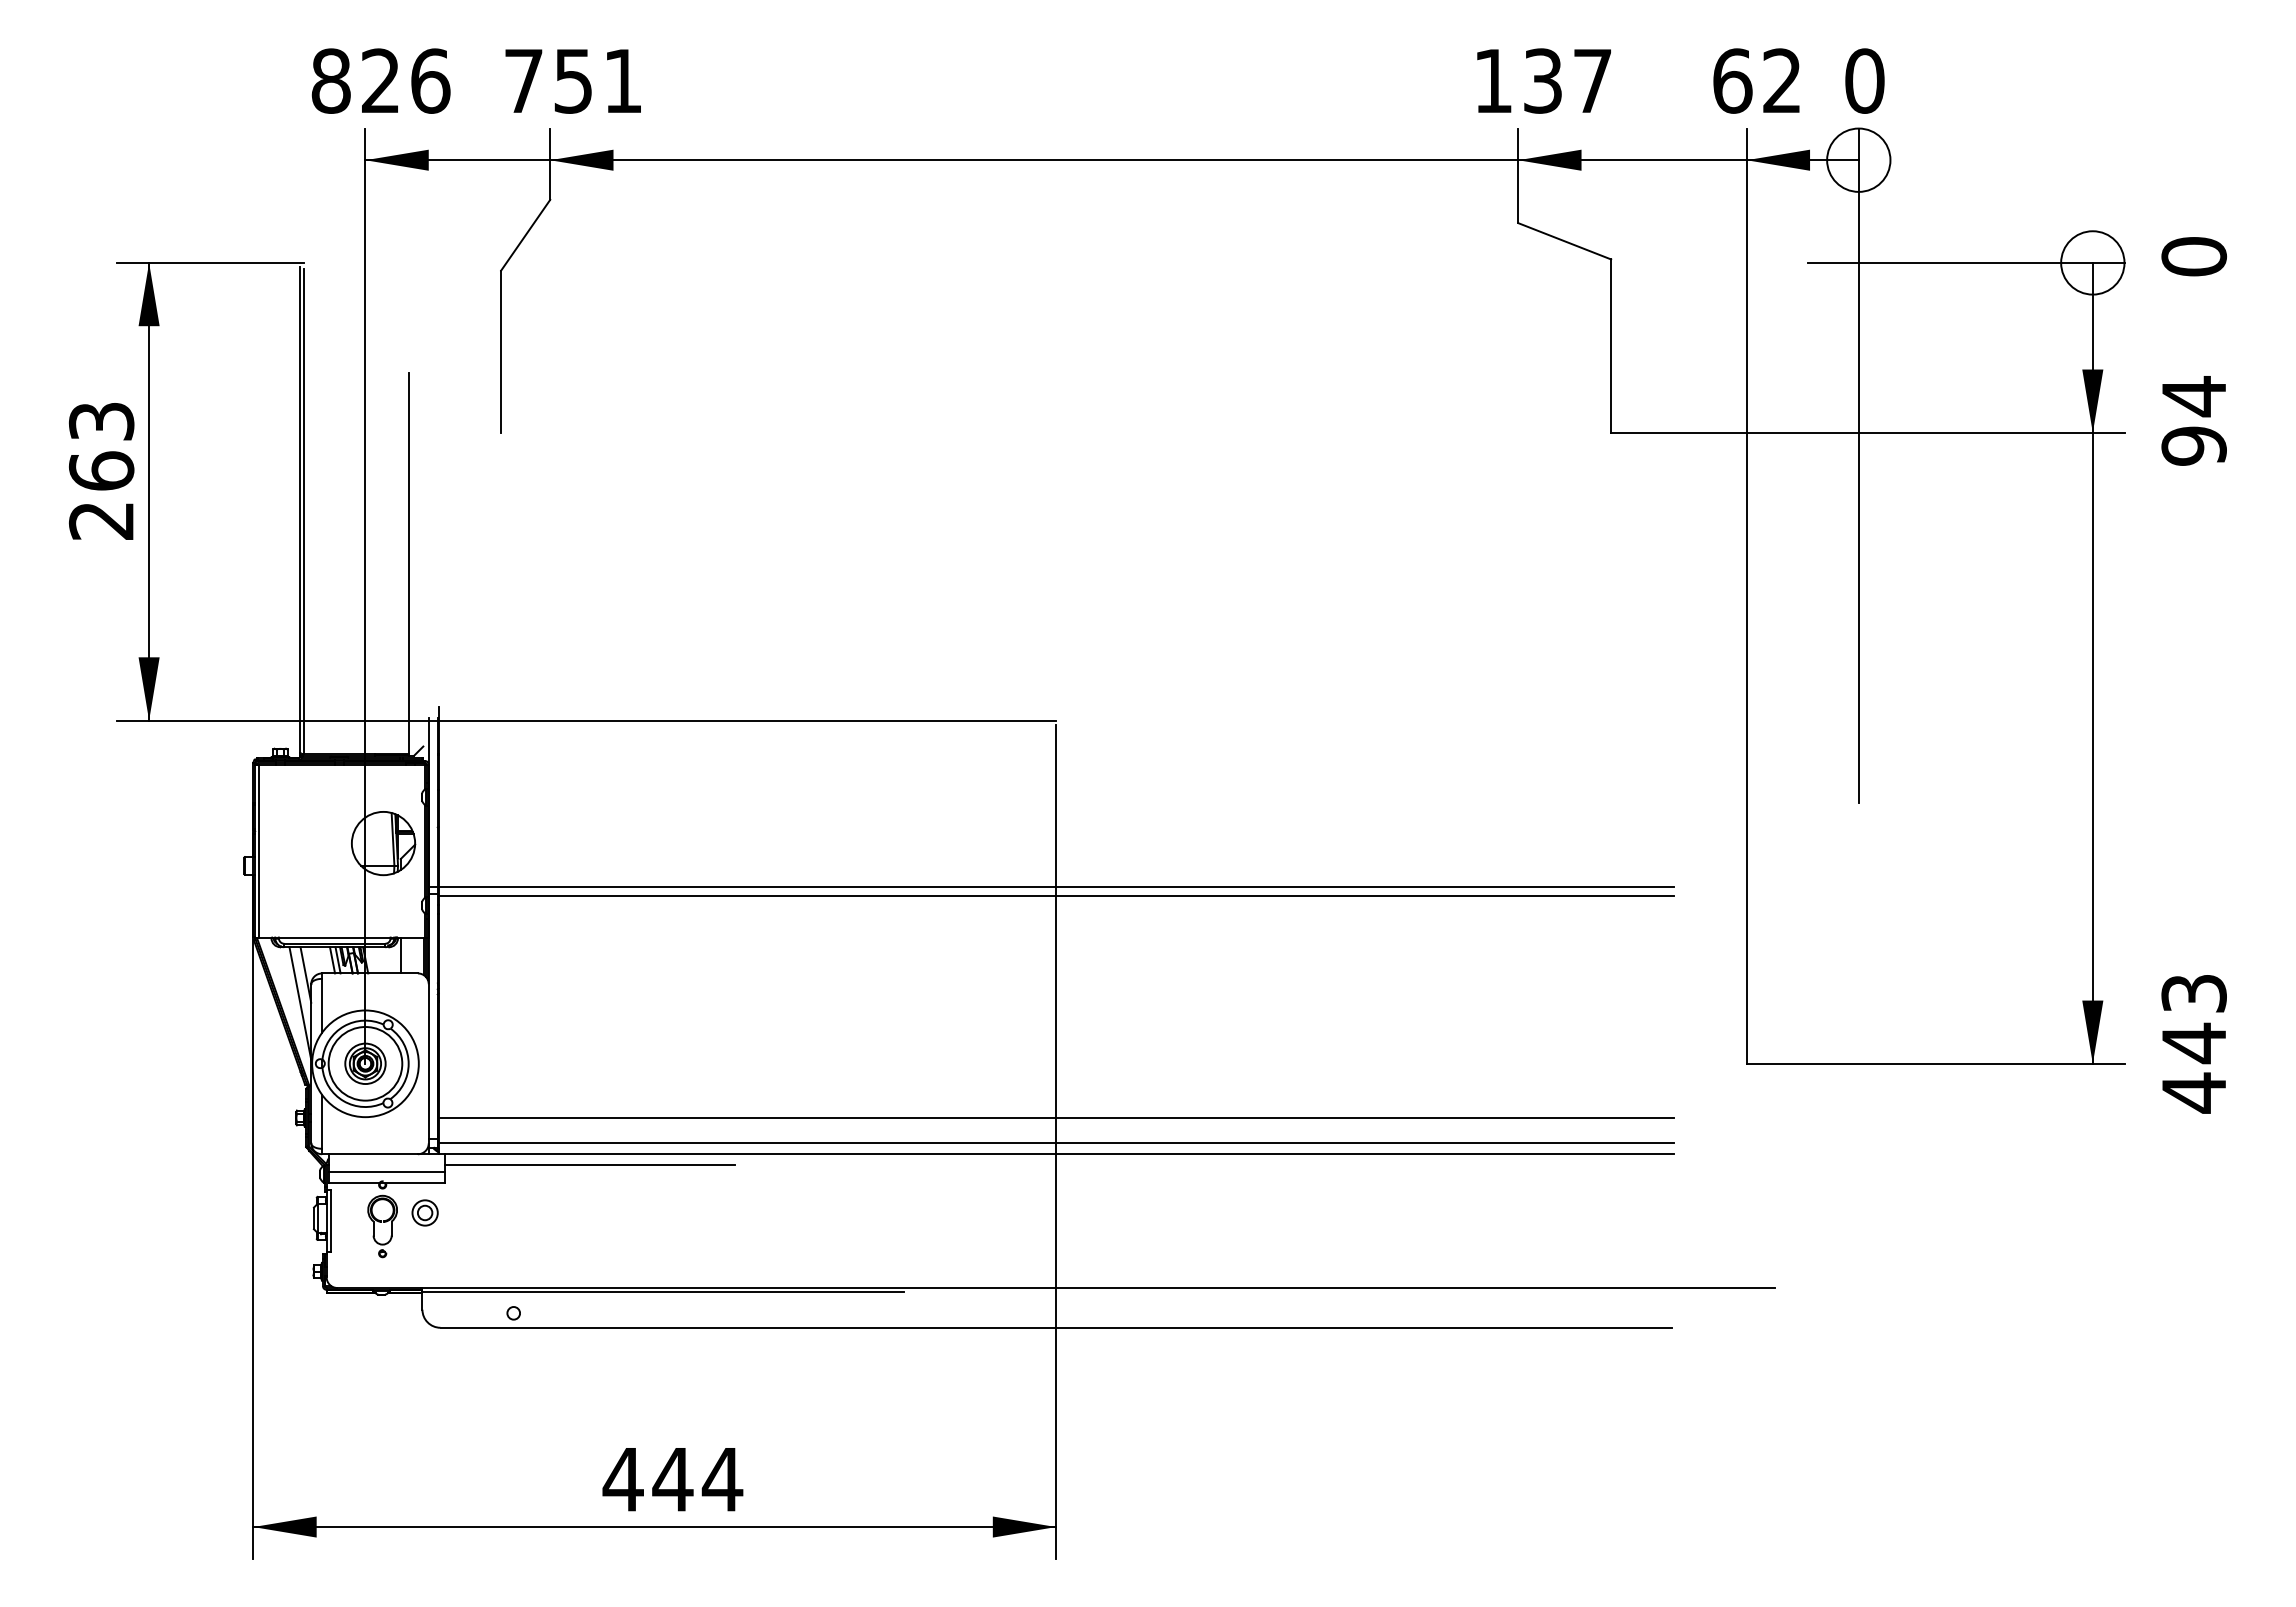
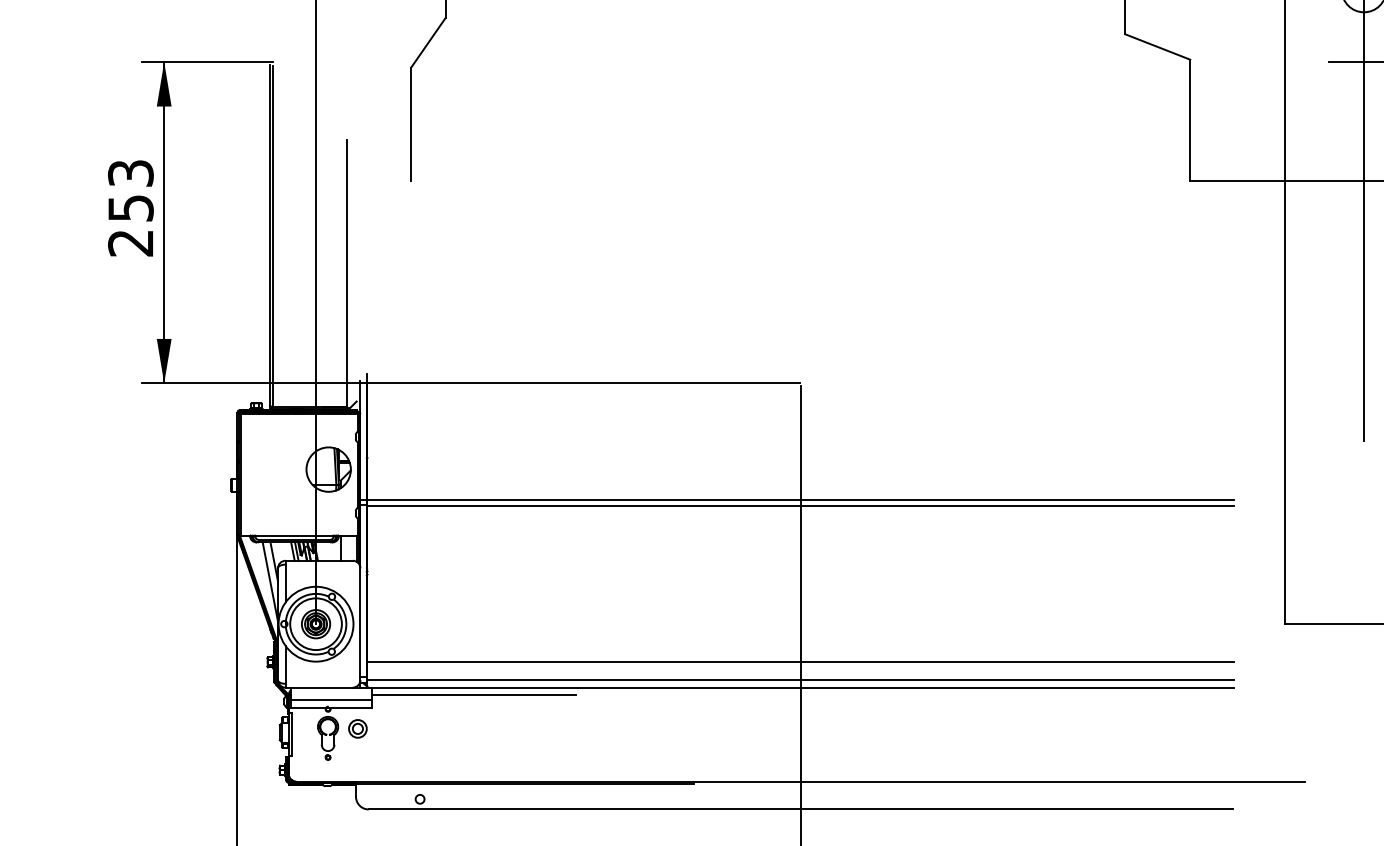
text: (101, 470) -> (130, 207), 263 -> 253

